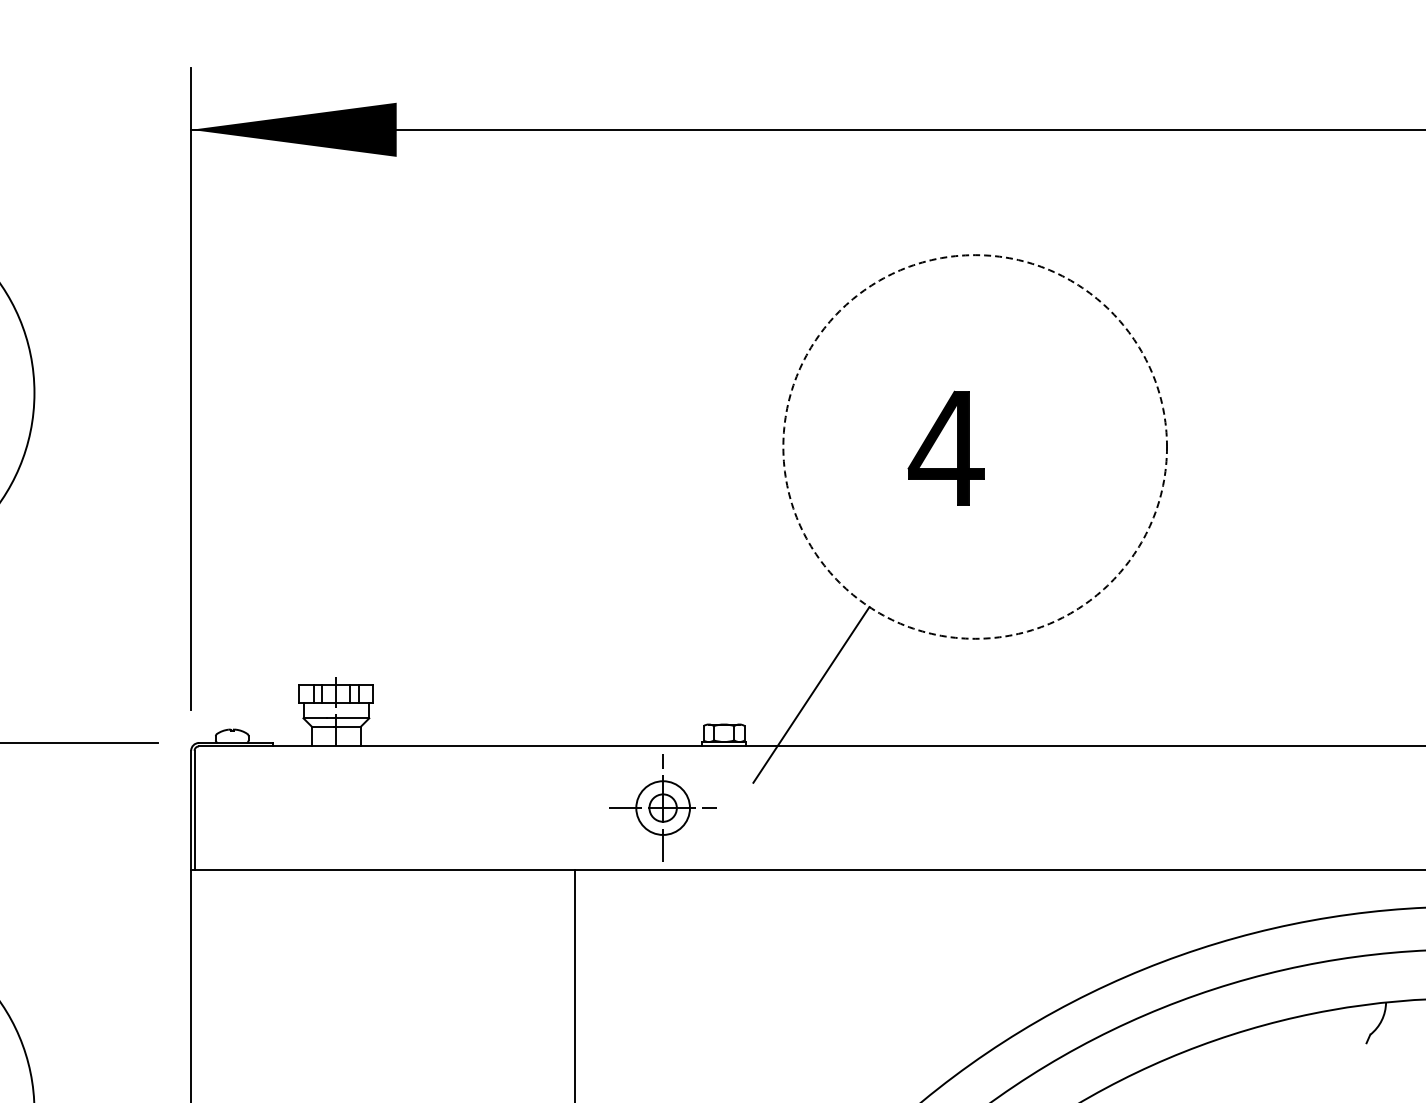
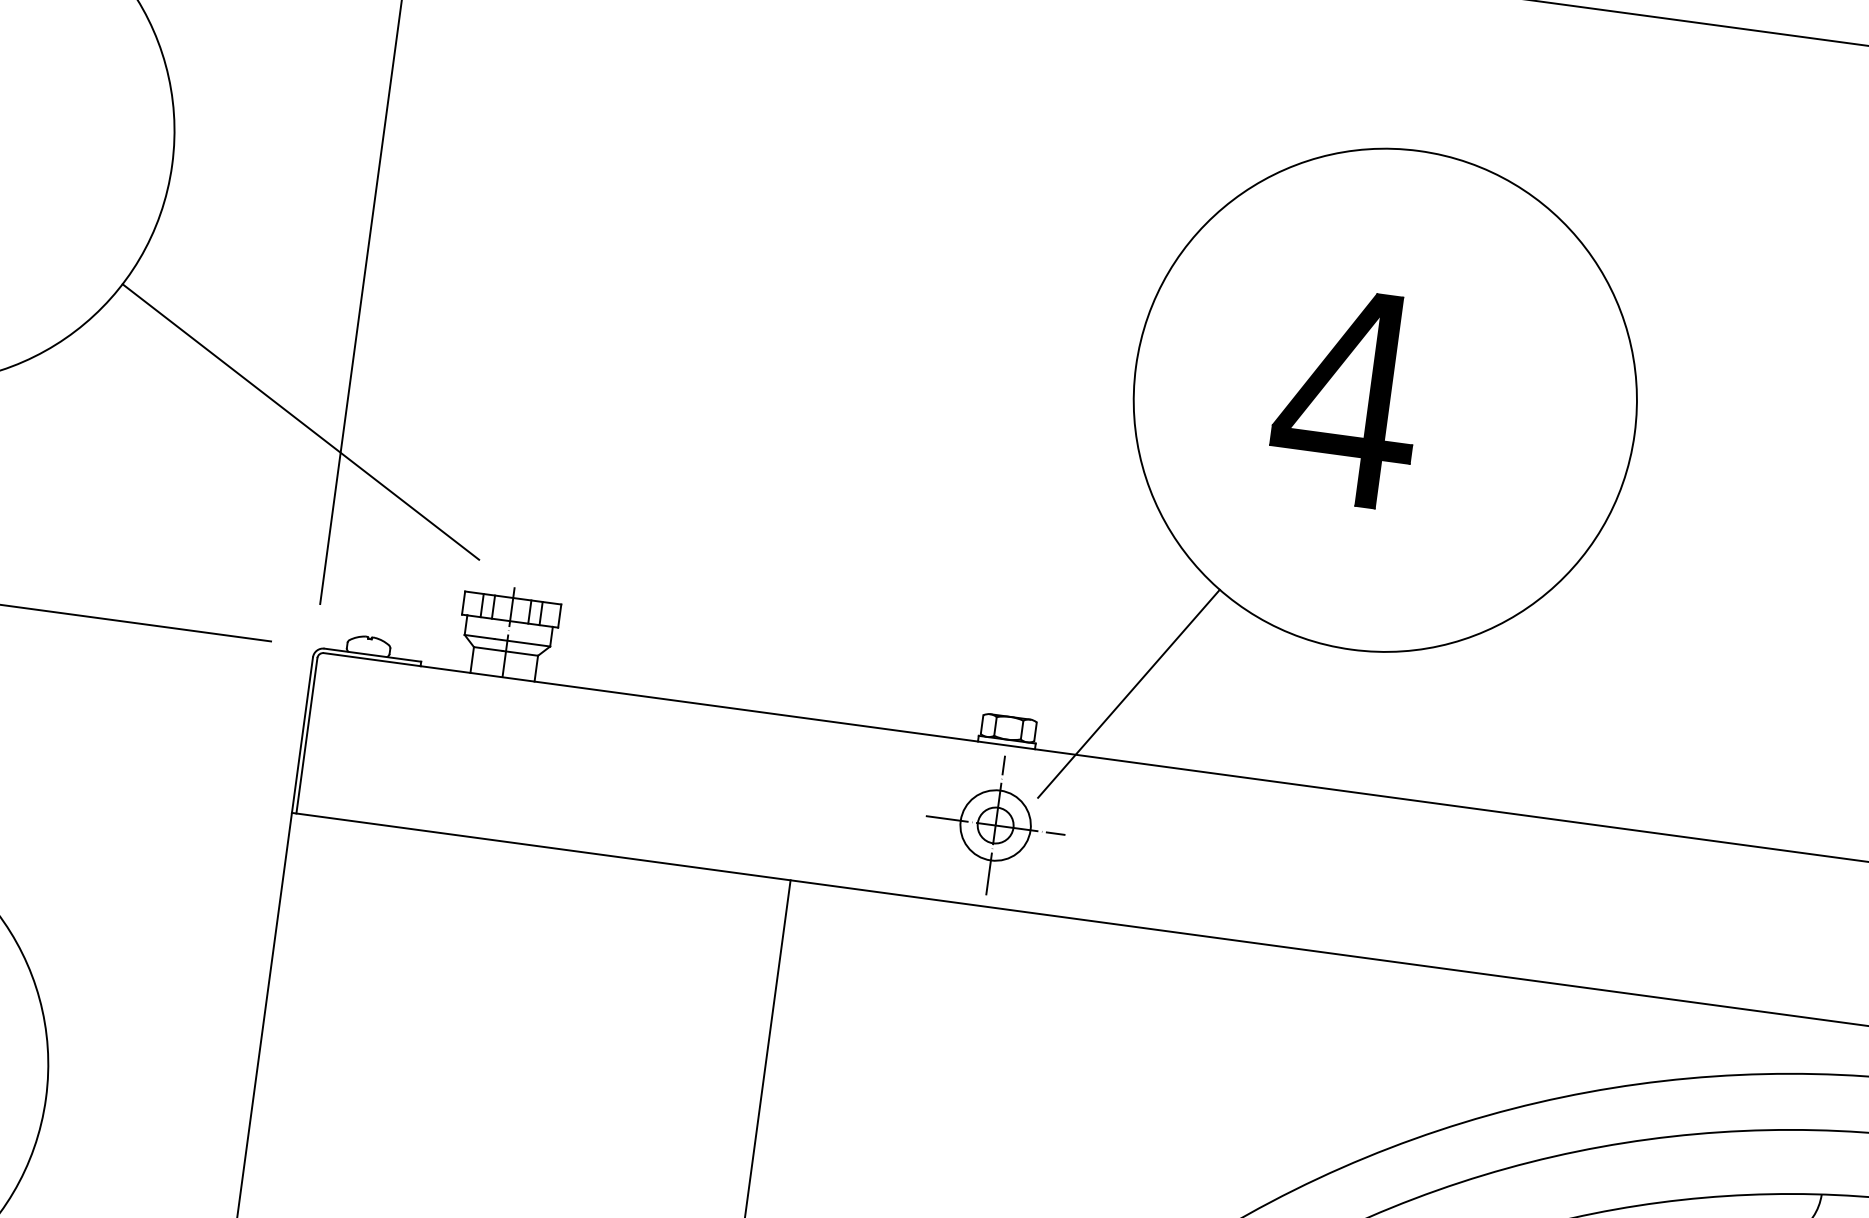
circle: (975, 446) -> (1385, 399), dashed -> solid
part: (945, 448) -> (1346, 397), size x1.43
line: (157, 574) -> (300, 422), added
part: (662, 807) -> (994, 824), moved

